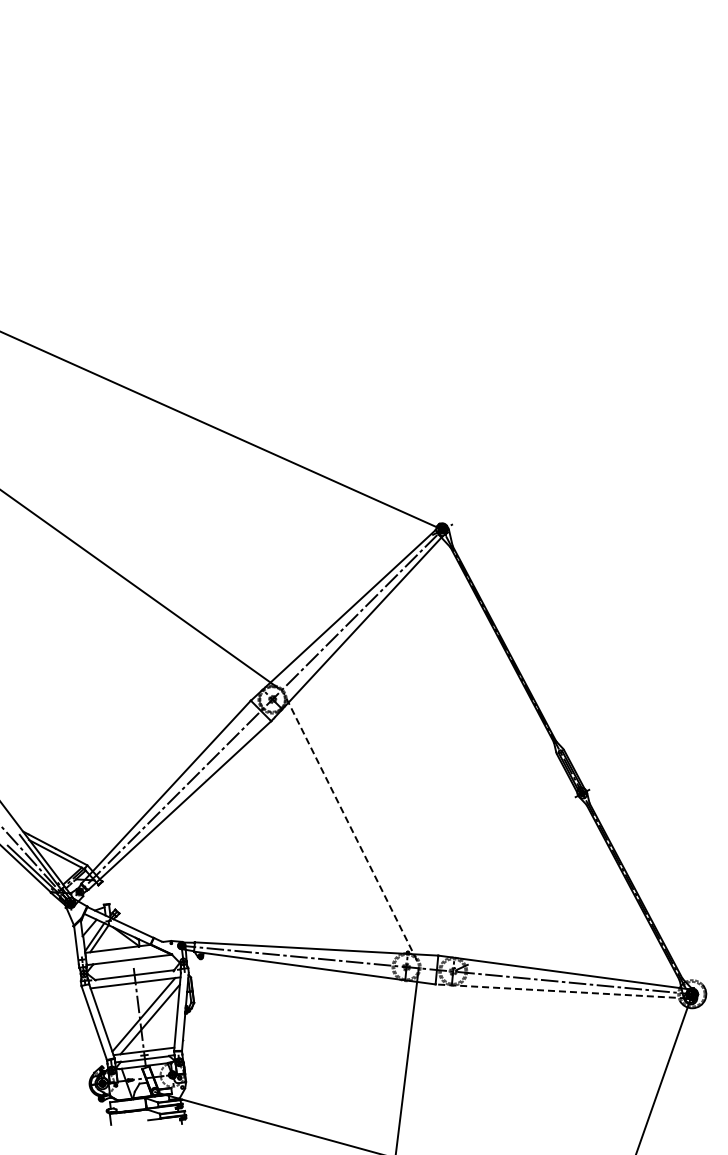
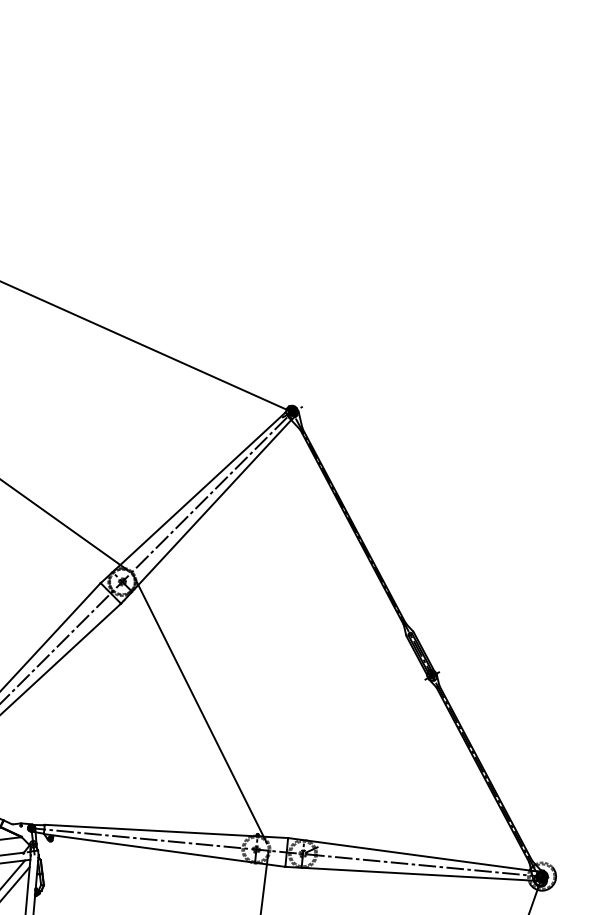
line: (350, 826) -> (200, 708), dashed -> solid
line: (561, 991) -> (411, 873), dashed -> solid

